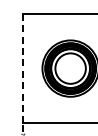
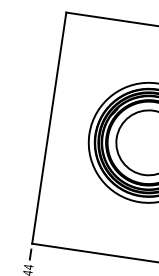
line: (23, 68) -> (49, 127), dashed -> solid

